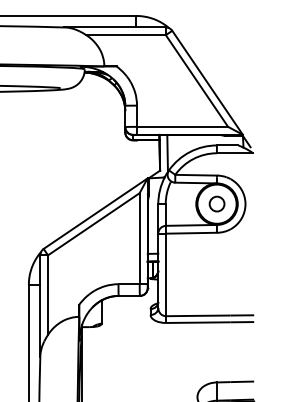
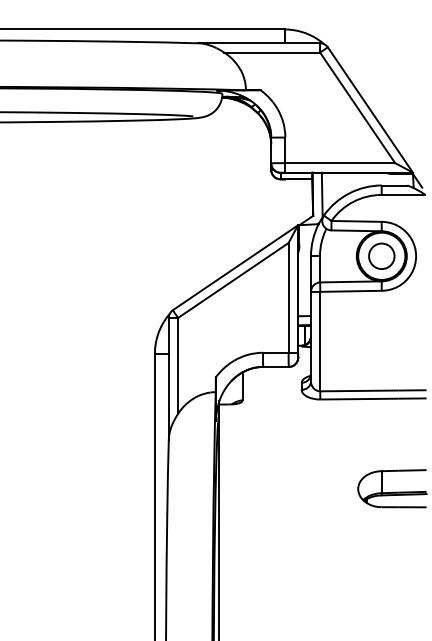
circle: (216, 203) -> (381, 255), size x1.43

